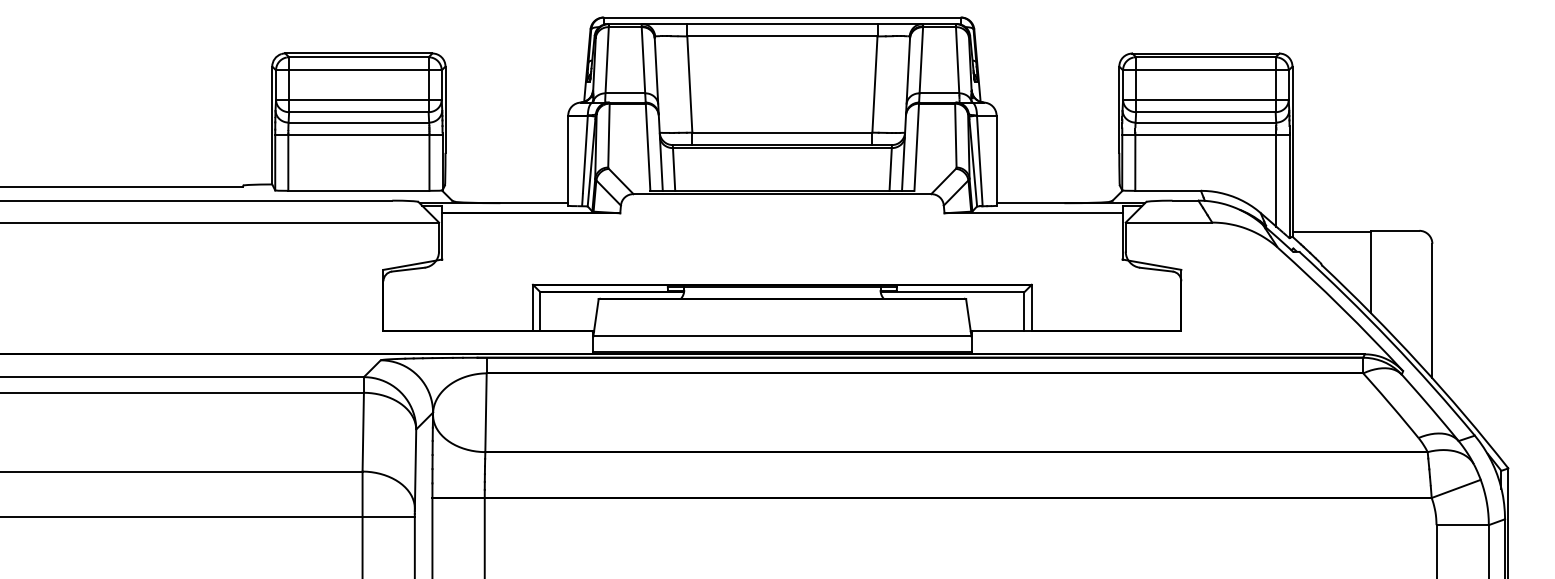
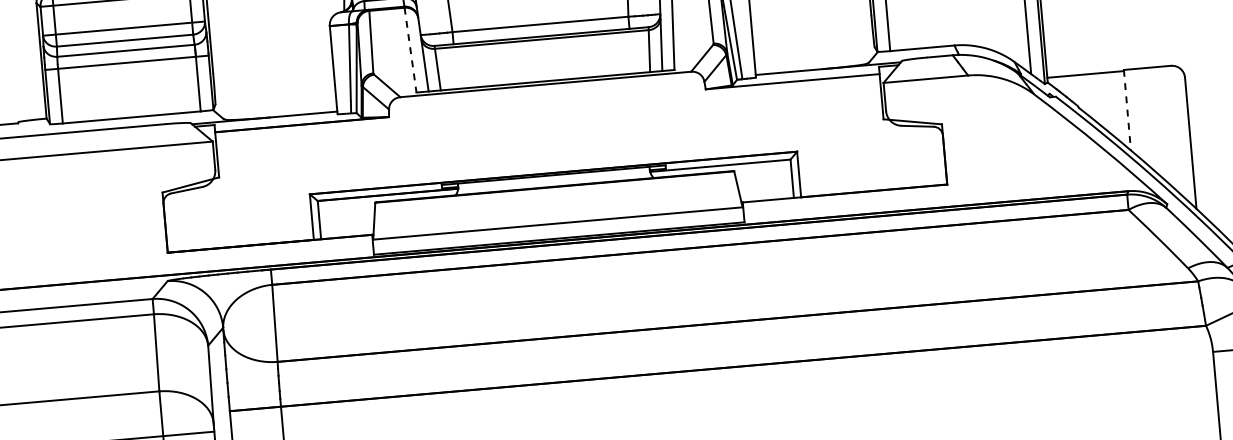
line: (648, 147) -> (410, 50), solid -> dashed
line: (1371, 272) -> (1127, 110), solid -> dashed

